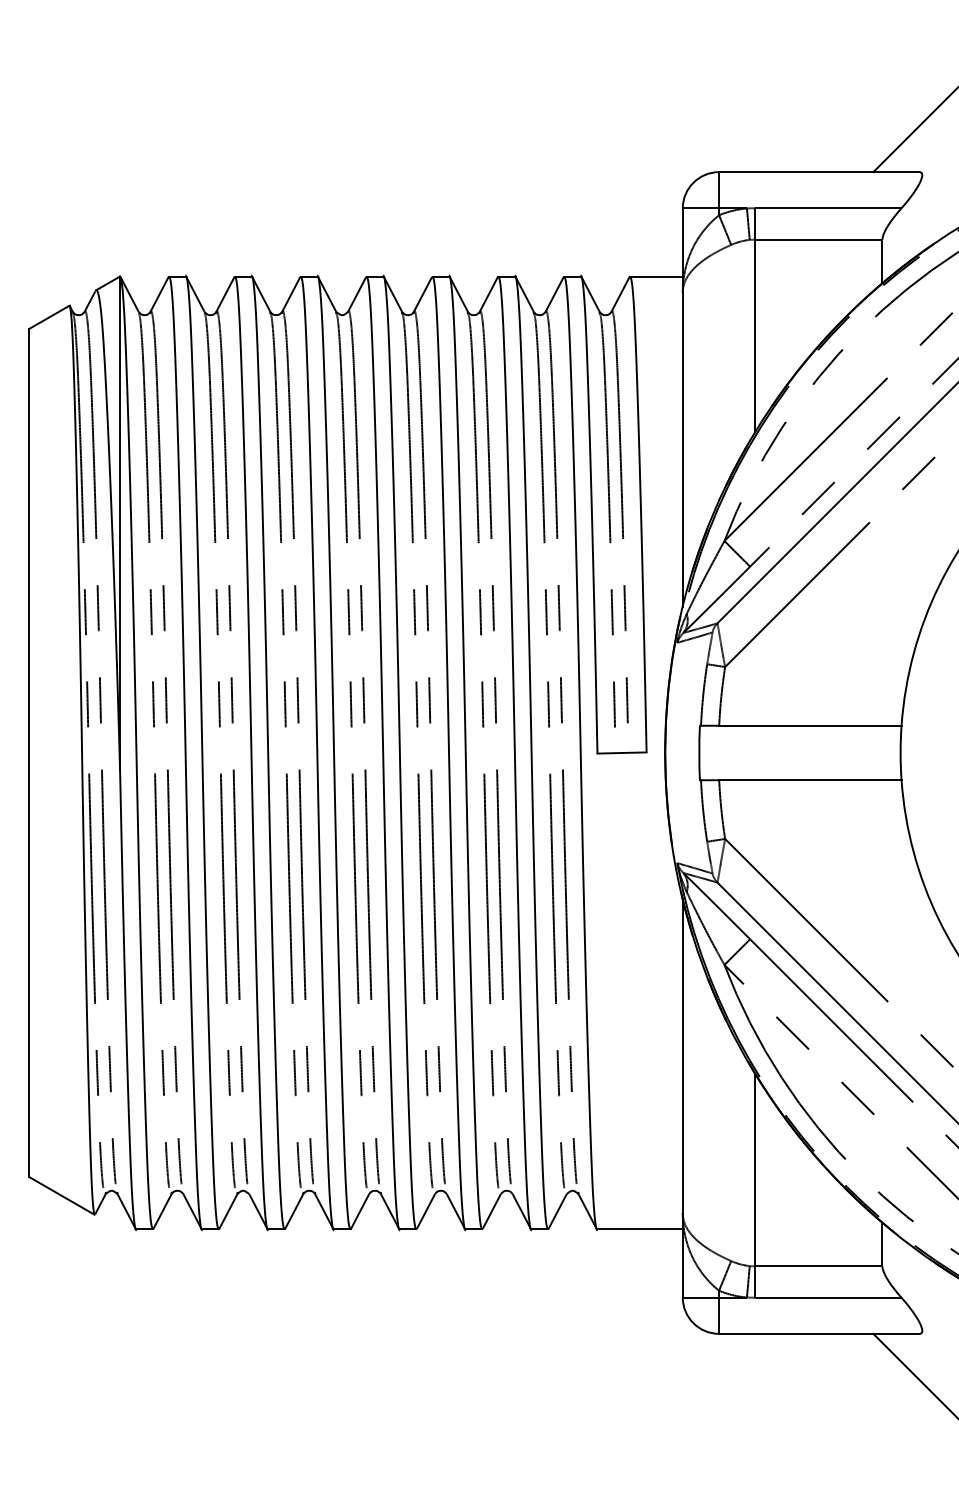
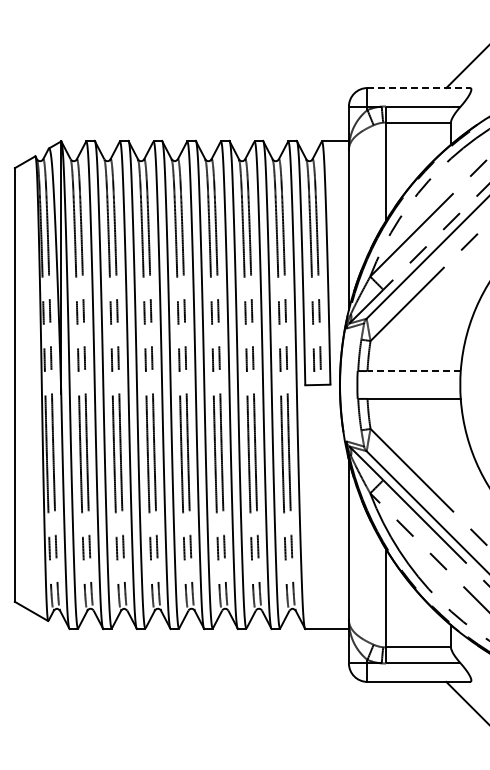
line: (820, 173) -> (419, 88), solid -> dashed
line: (811, 726) -> (414, 371), solid -> dashed

